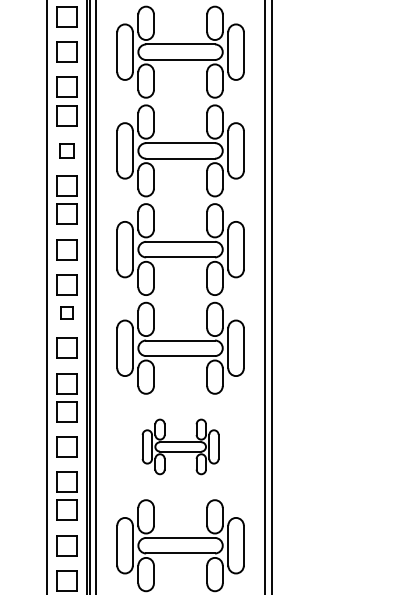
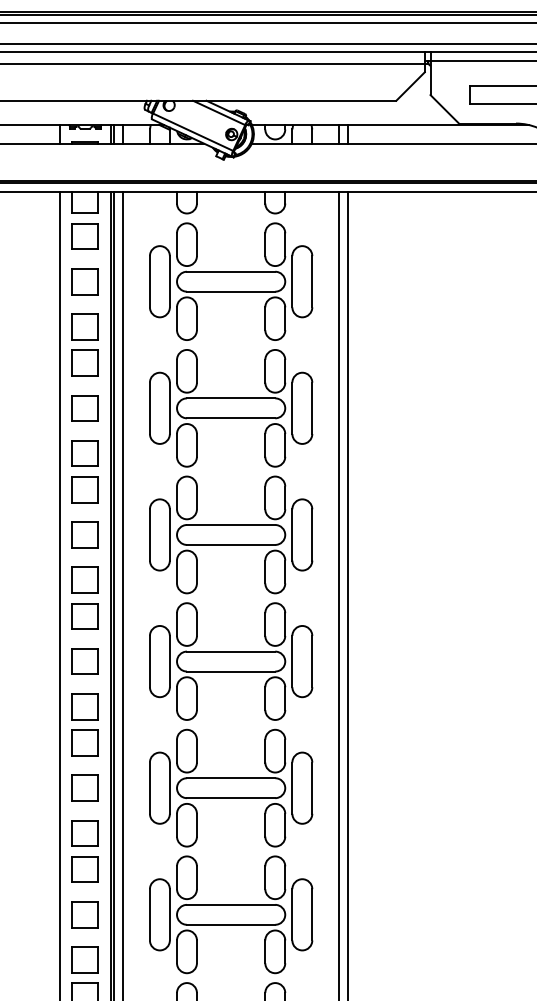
part: (66, 151) -> (84, 408), size x1.43
part: (66, 313) -> (84, 616), size x1.67
part: (180, 446) -> (231, 787), size x1.67

